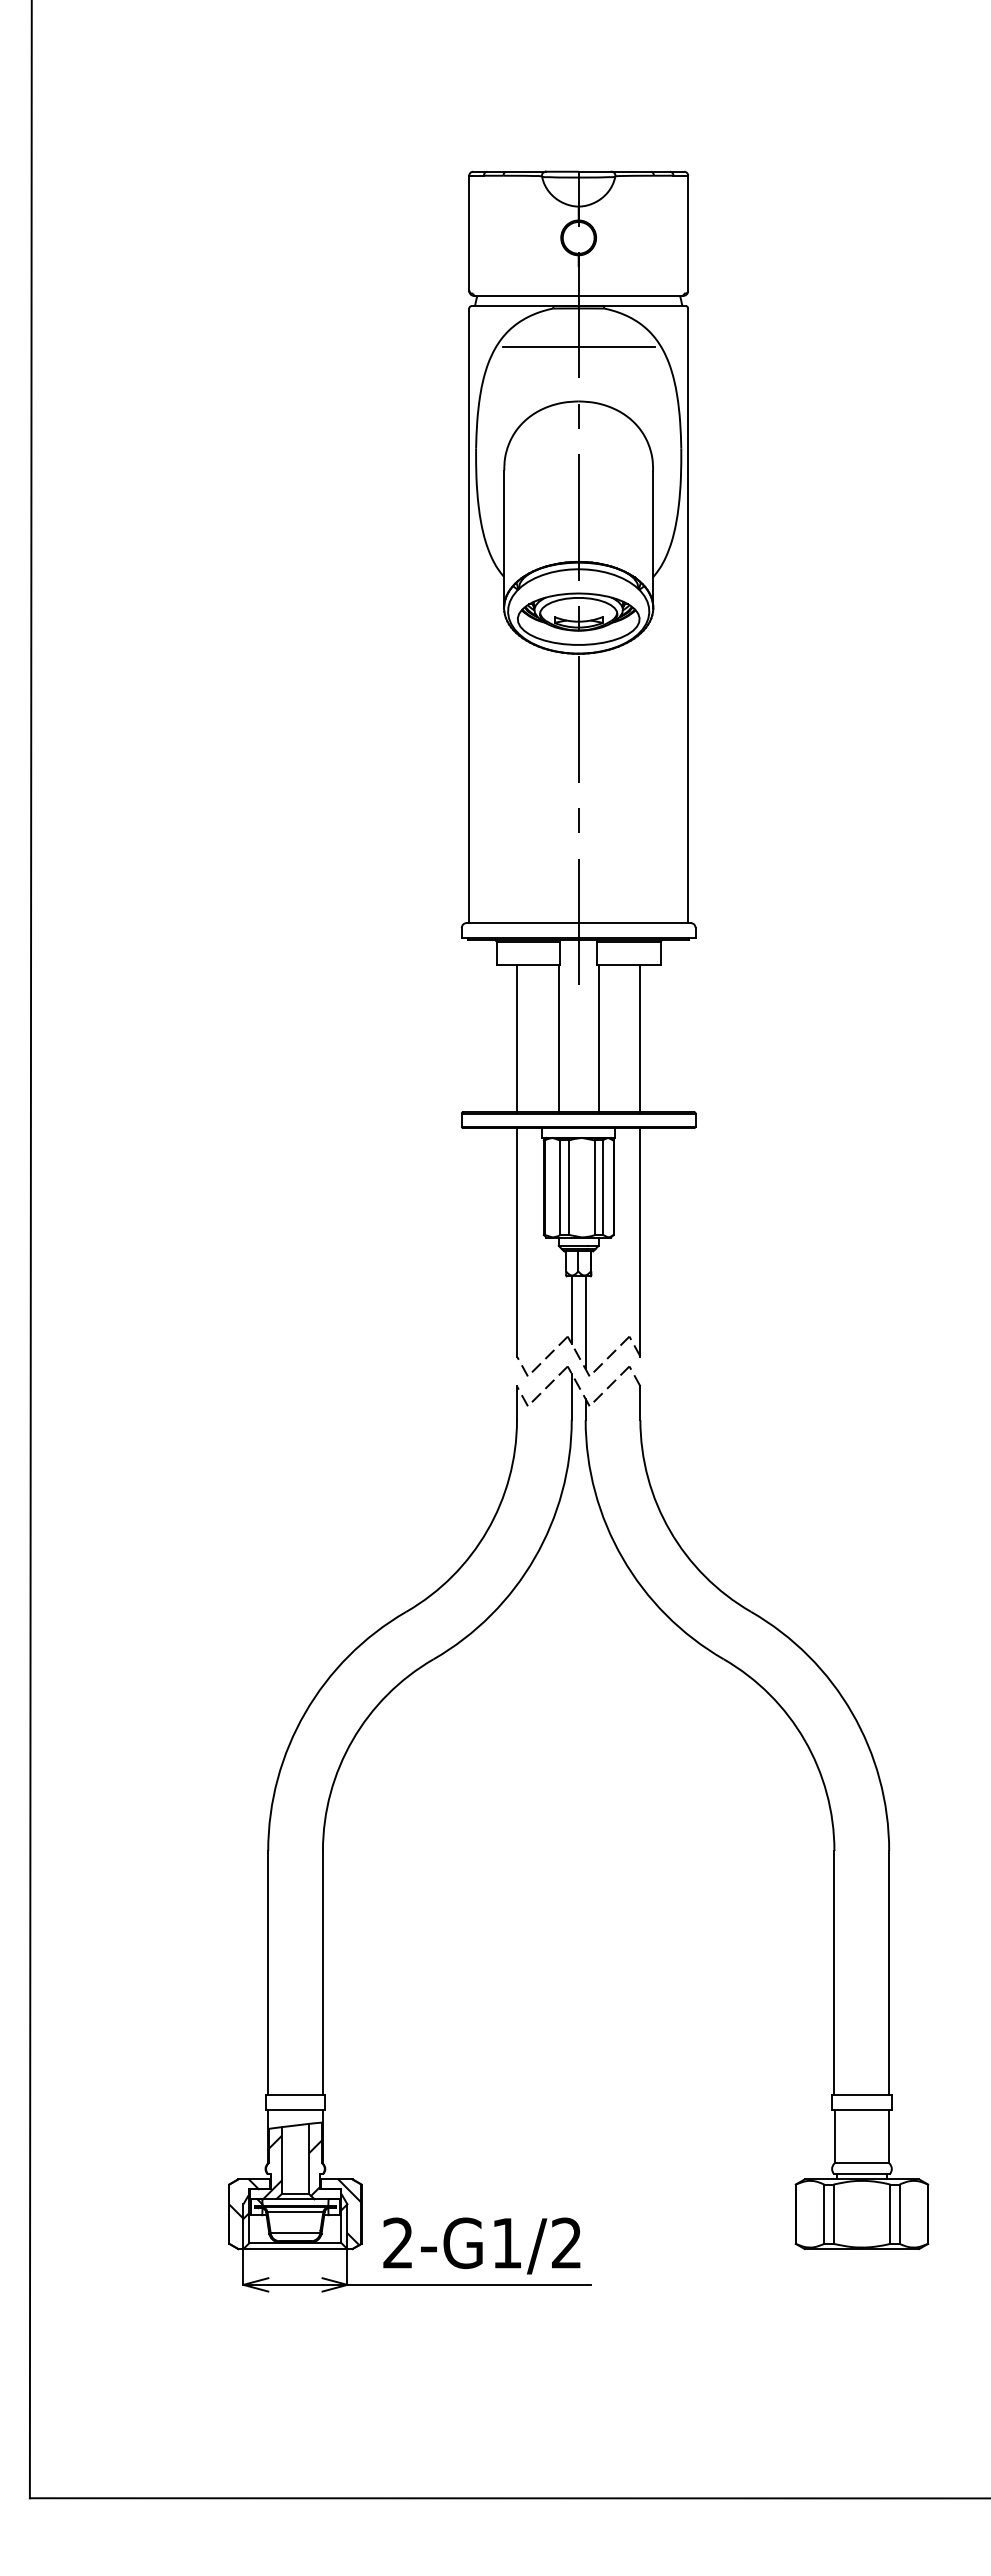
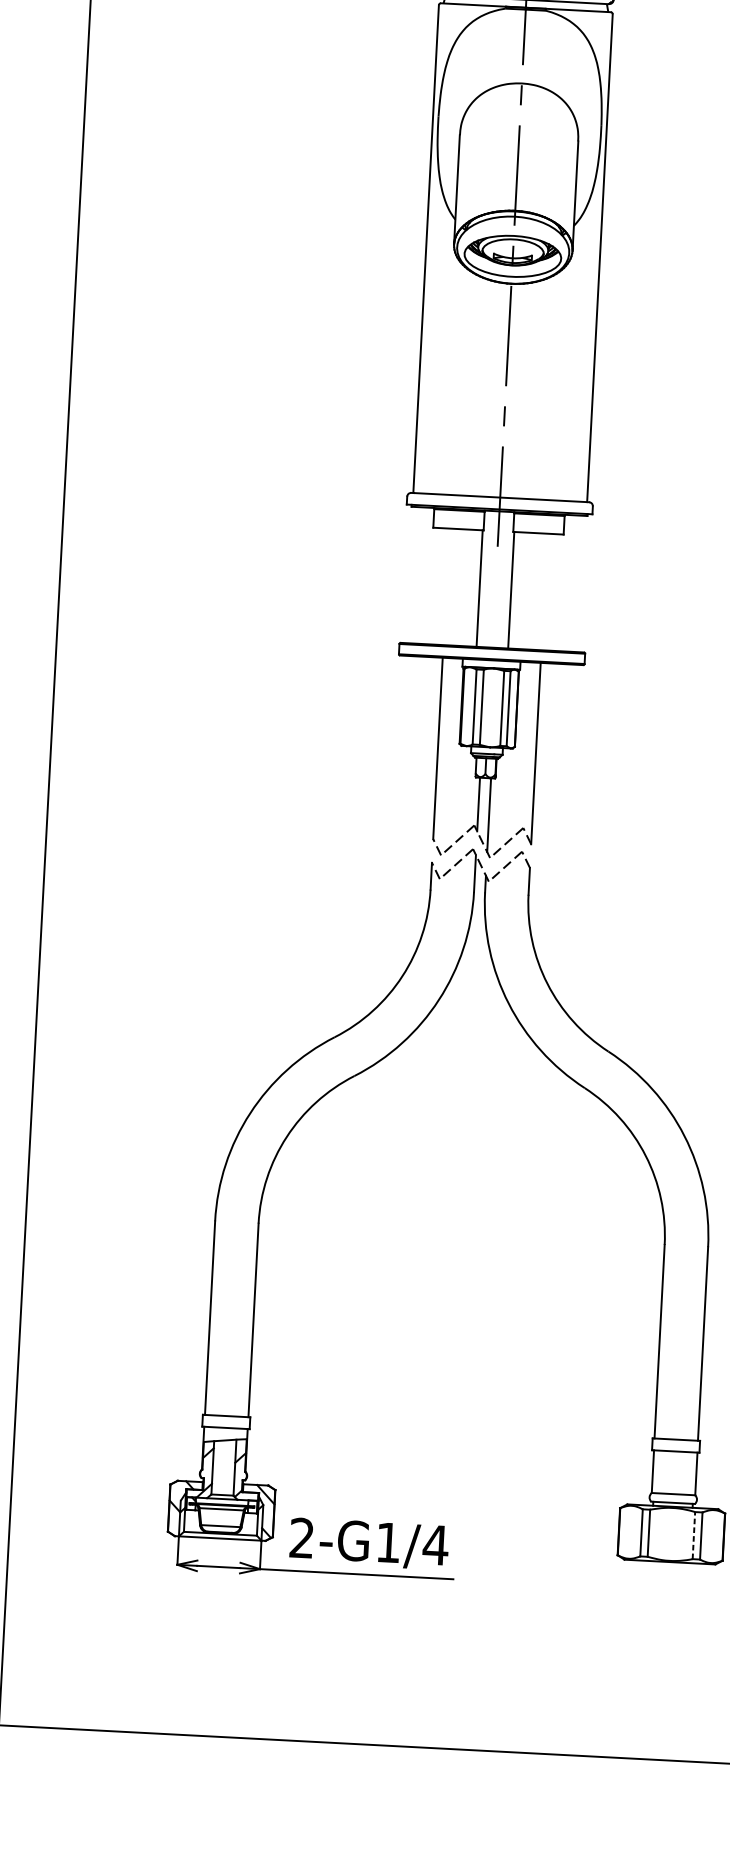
line: (578, 346) -> (524, 39), removed
line: (517, 1038) -> (446, 586), removed
line: (640, 1038) -> (544, 591), removed
line: (890, 2214) -> (694, 1535), solid -> dashed
text: (566, 2242) -> (435, 1544), 2-G1/2 -> 2-G1/4

